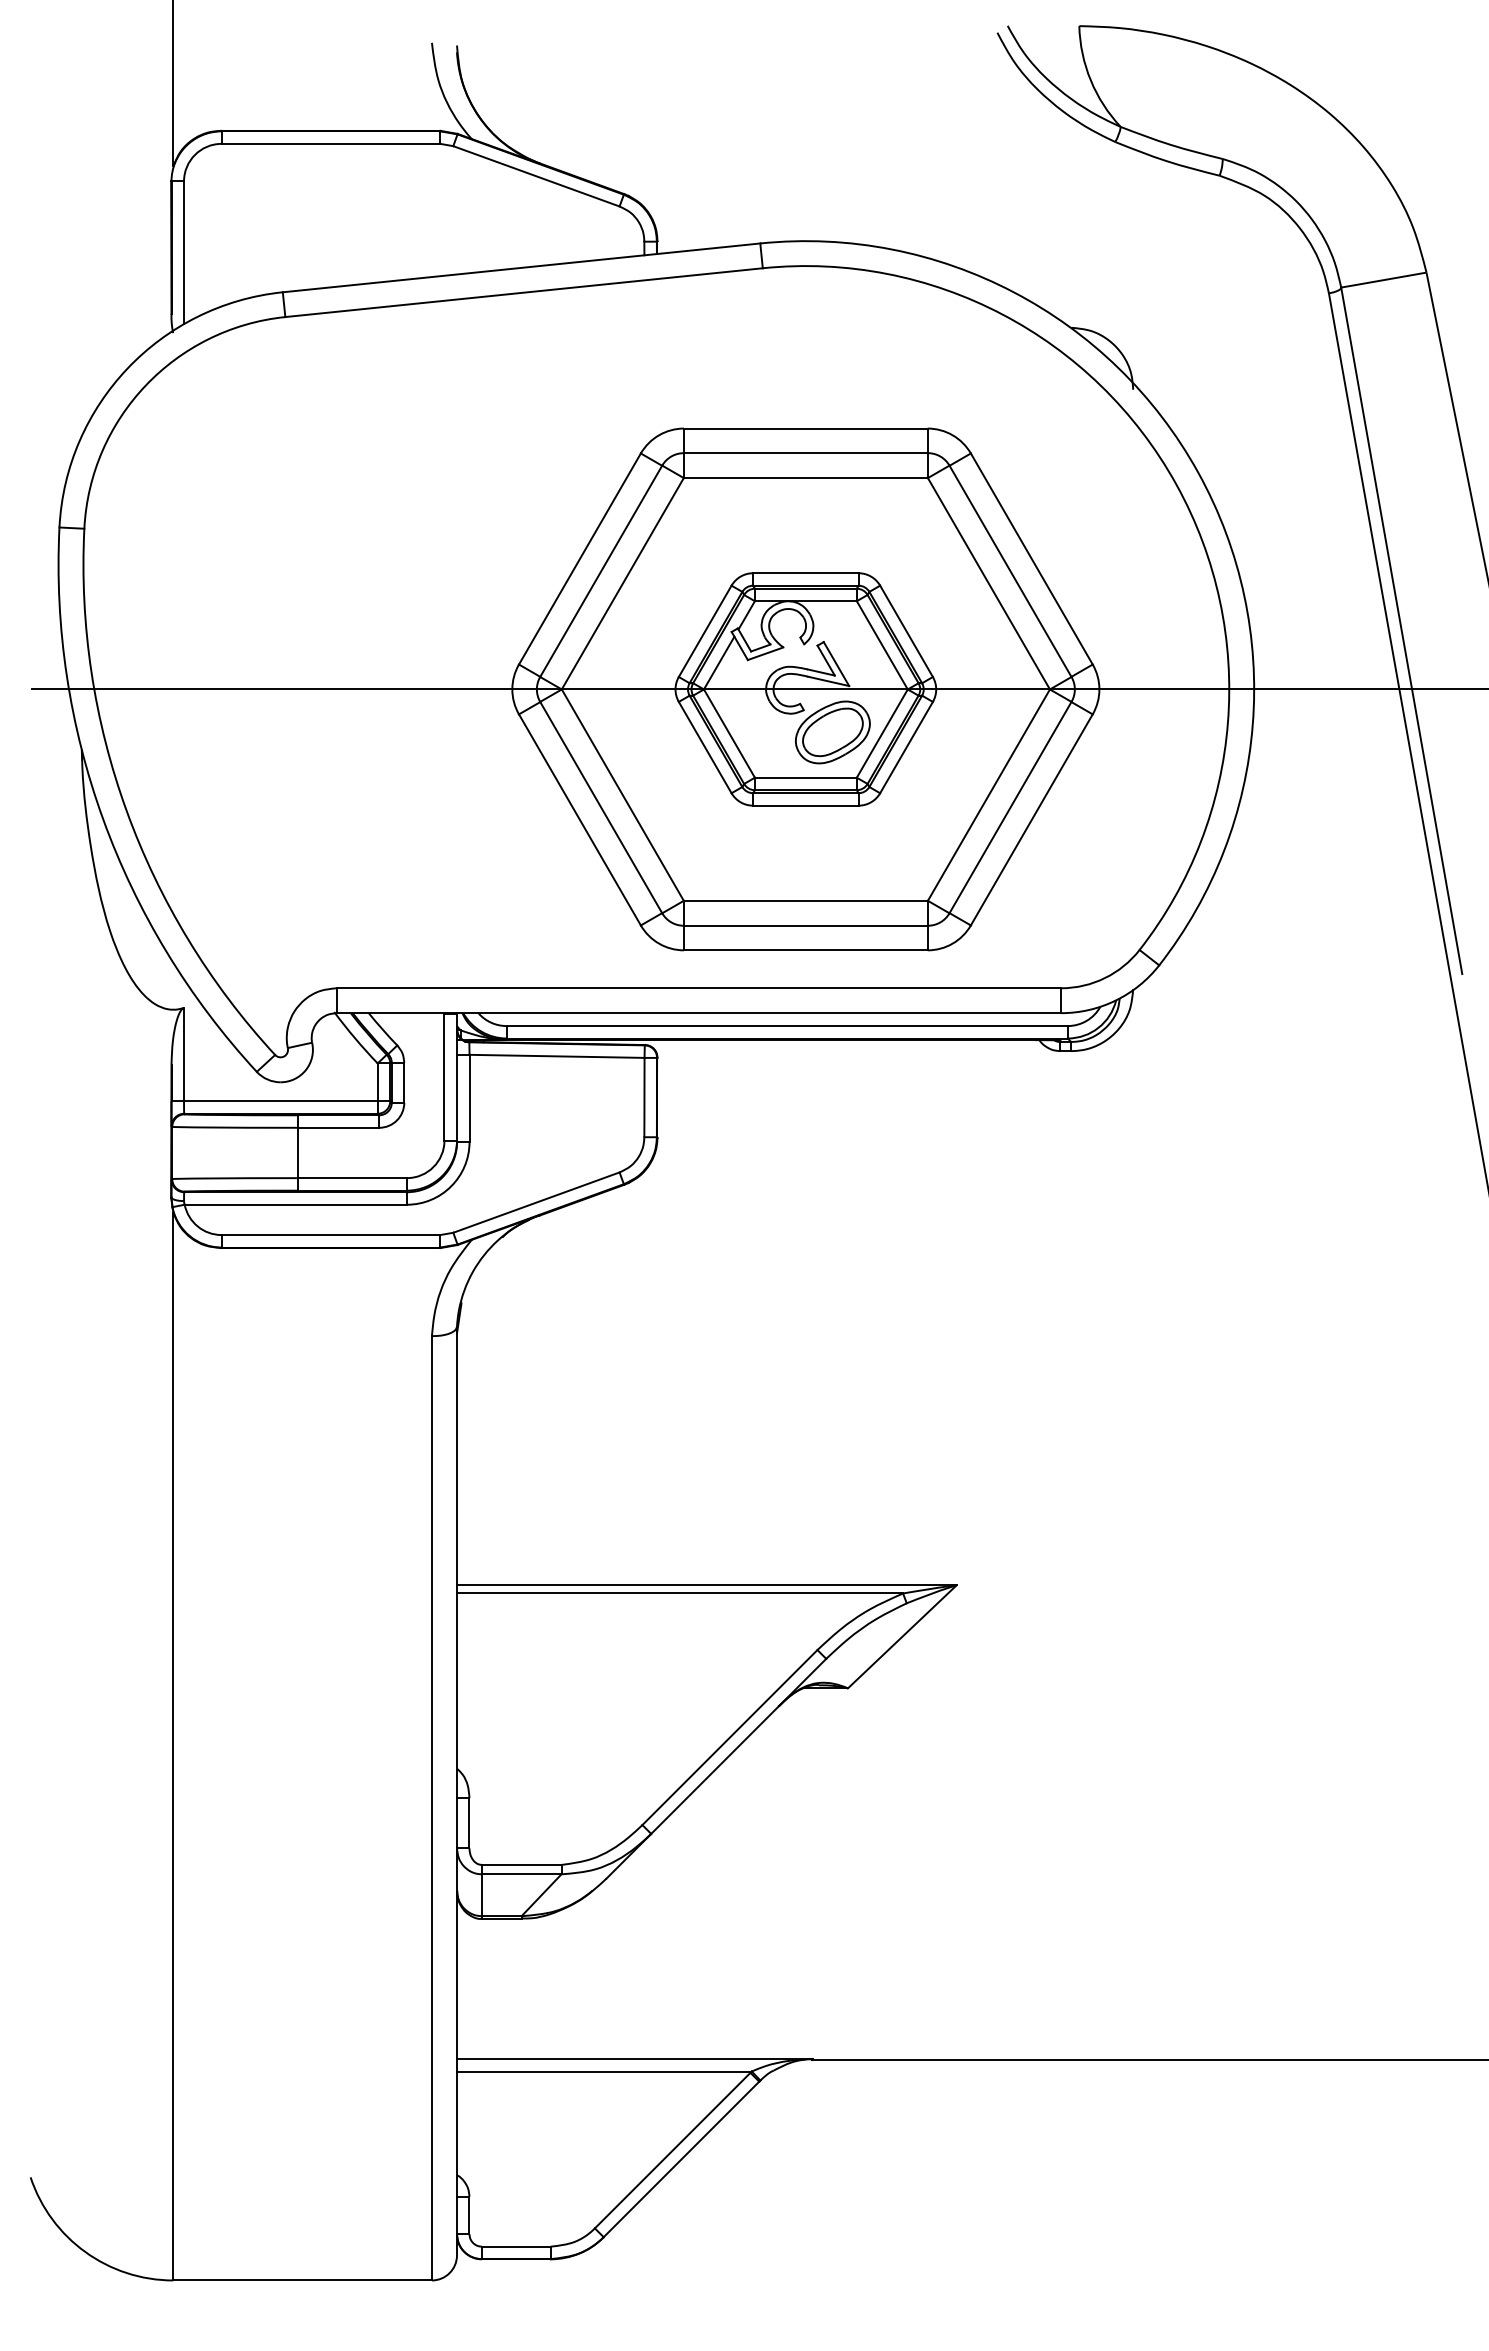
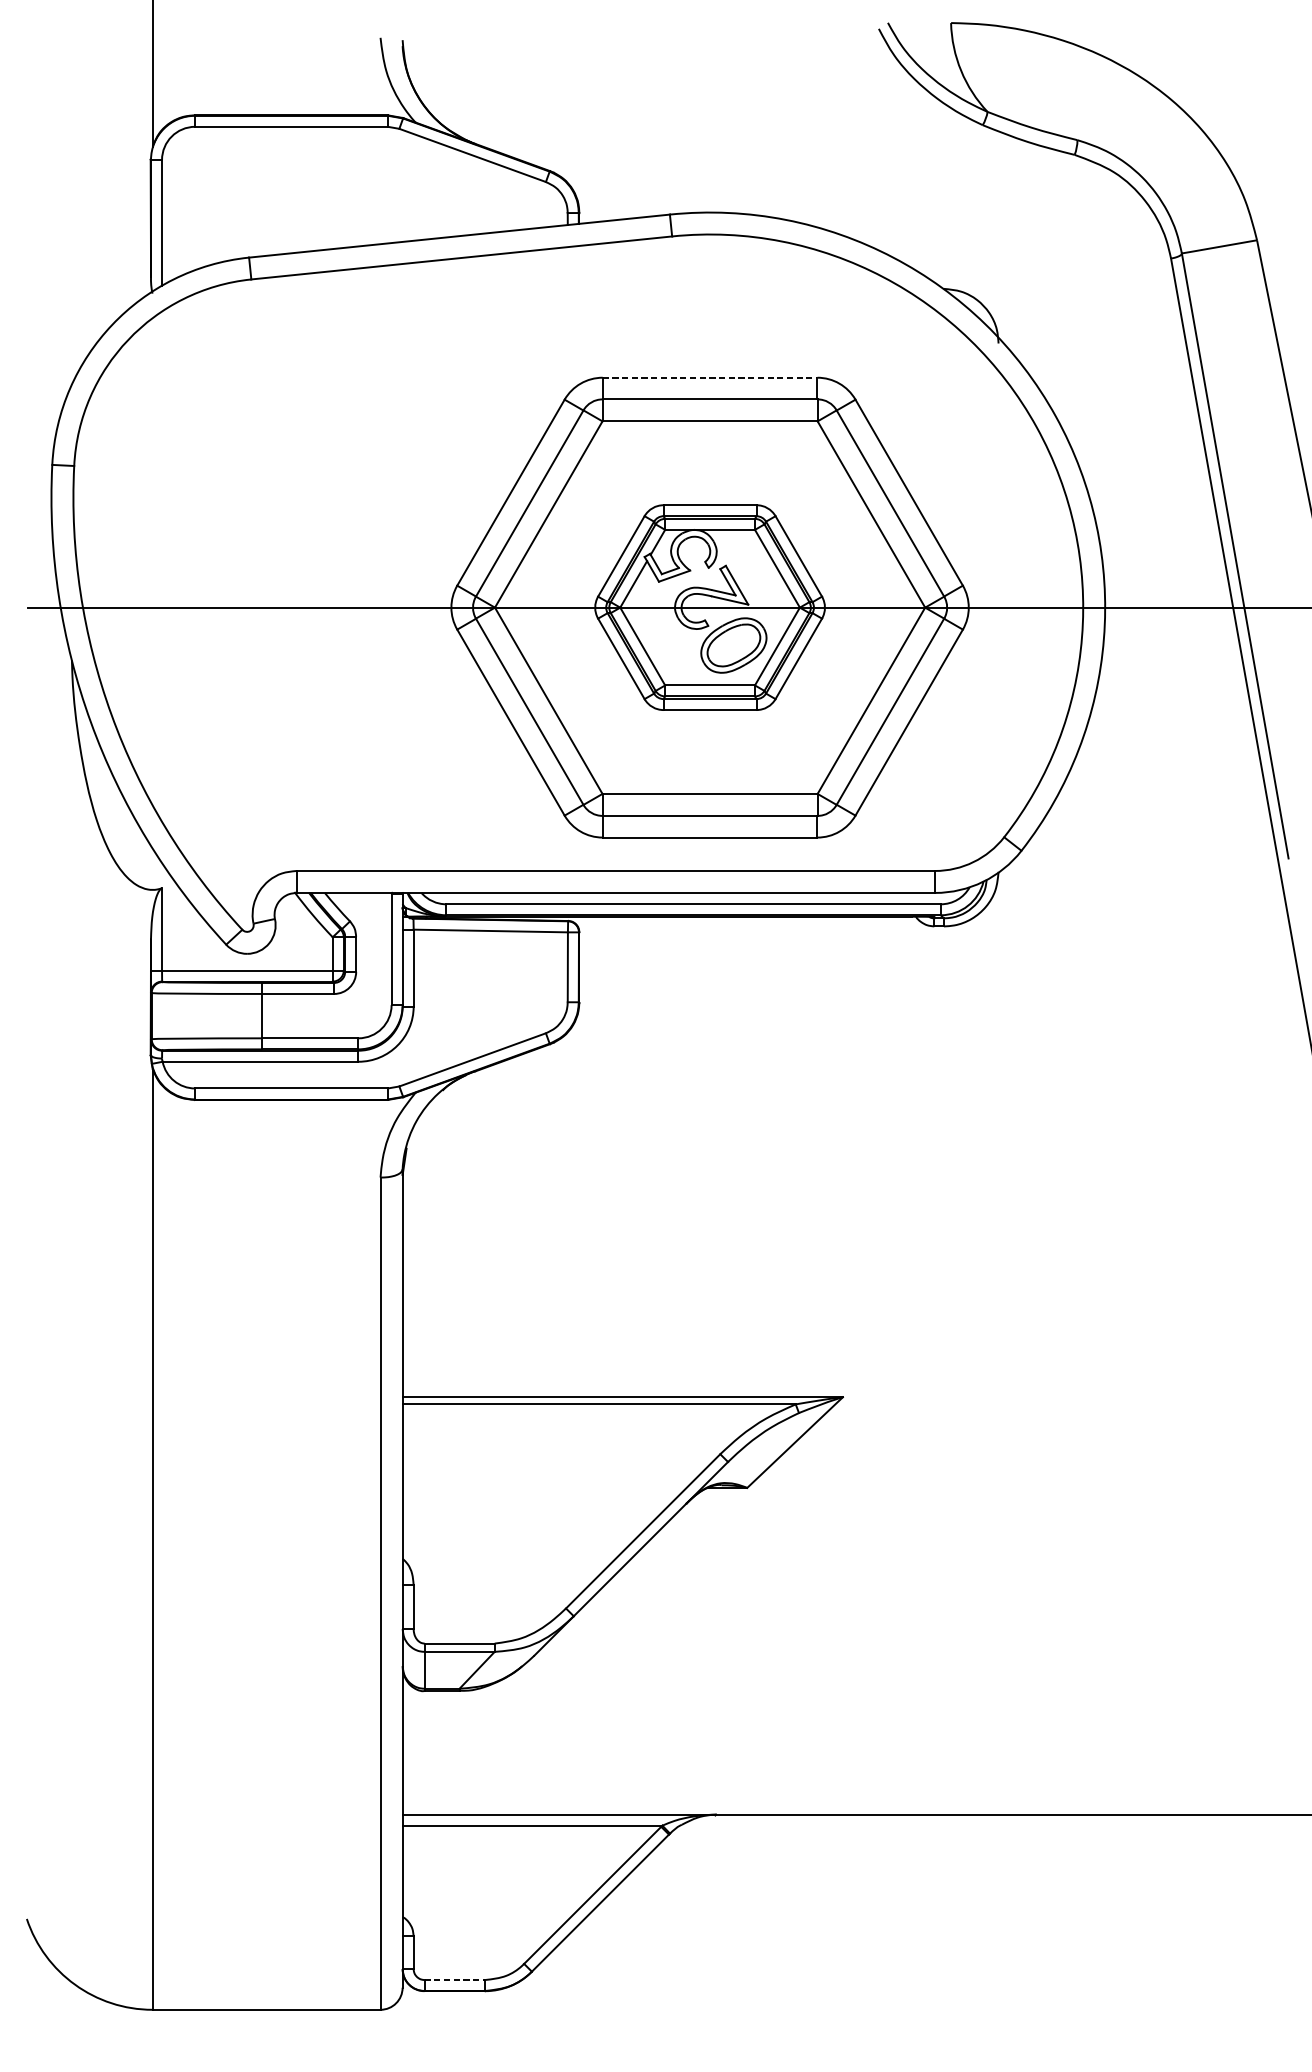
line: (805, 428) -> (709, 377), solid -> dashed
line: (516, 2246) -> (455, 1979), solid -> dashed

